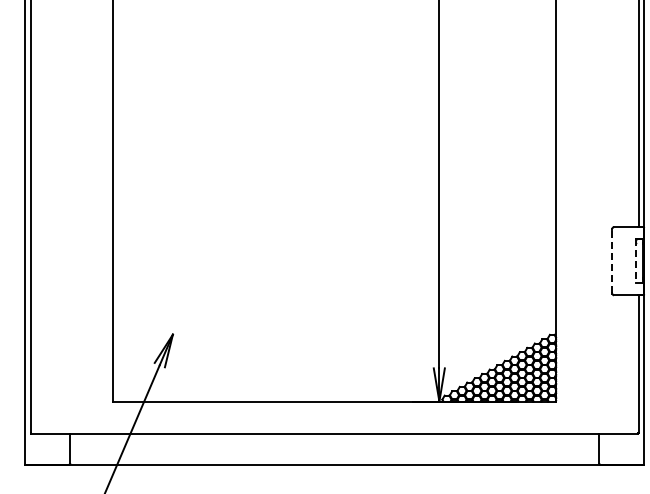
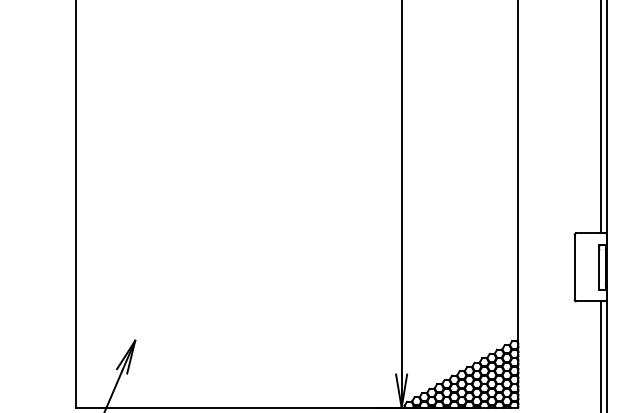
line: (612, 260) -> (574, 266), dashed -> solid
line: (636, 261) -> (598, 267), dashed -> solid

